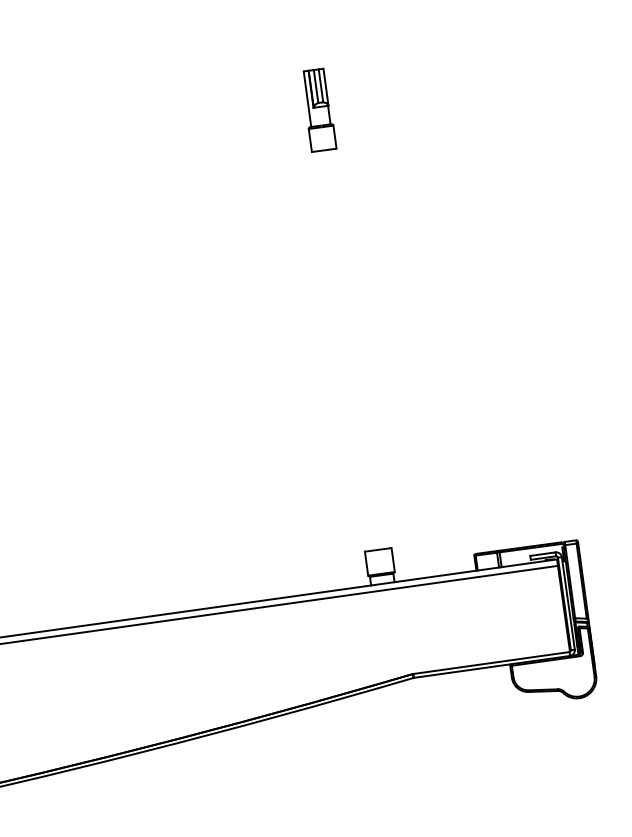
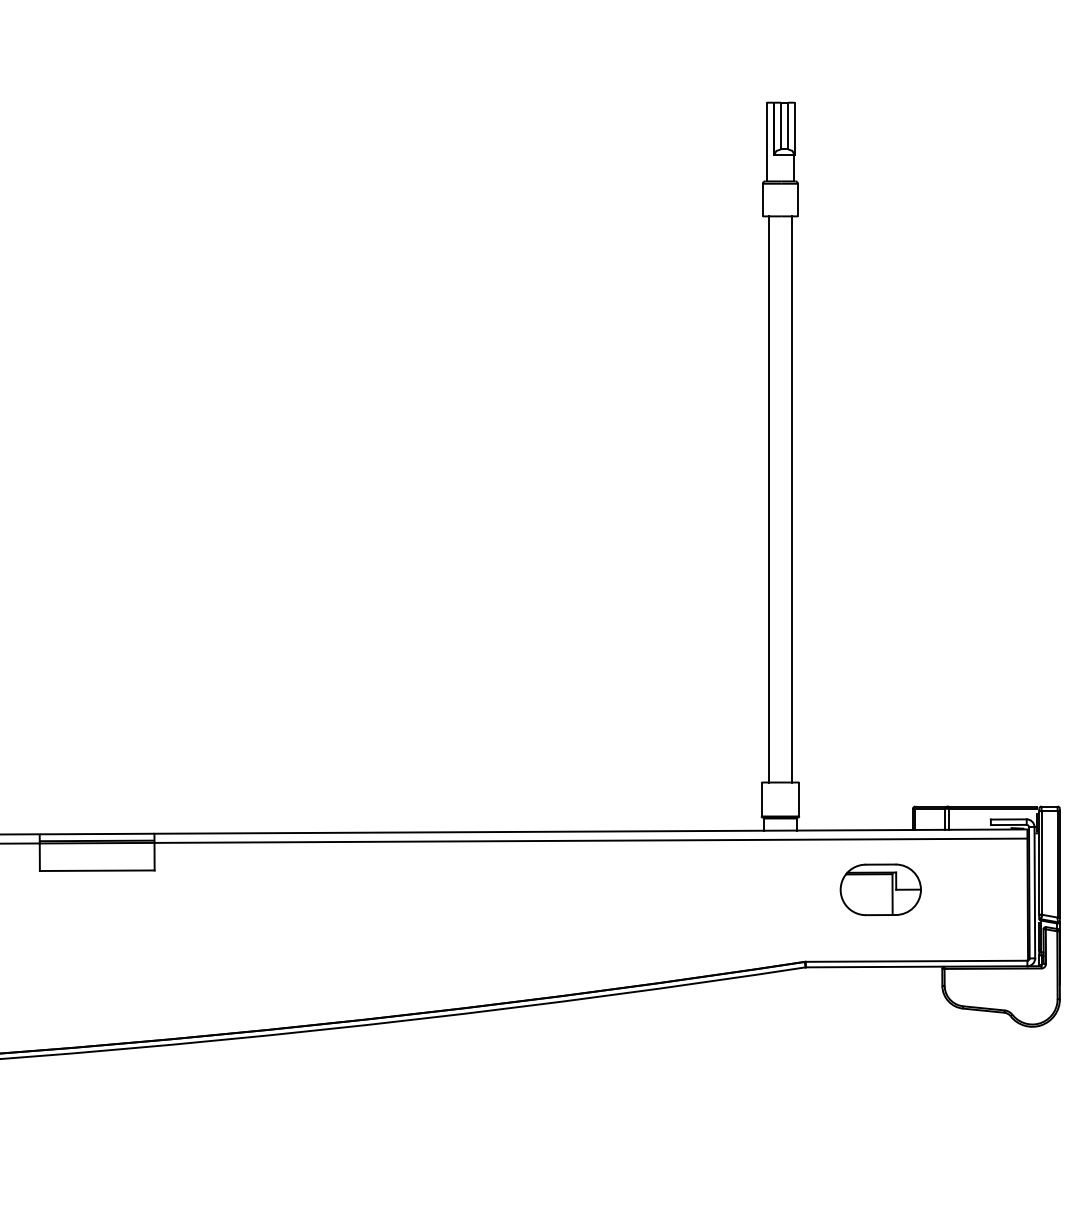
line: (359, 349) -> (791, 499), added
line: (343, 351) -> (769, 499), added
part: (459, 615) -> (880, 889), added

